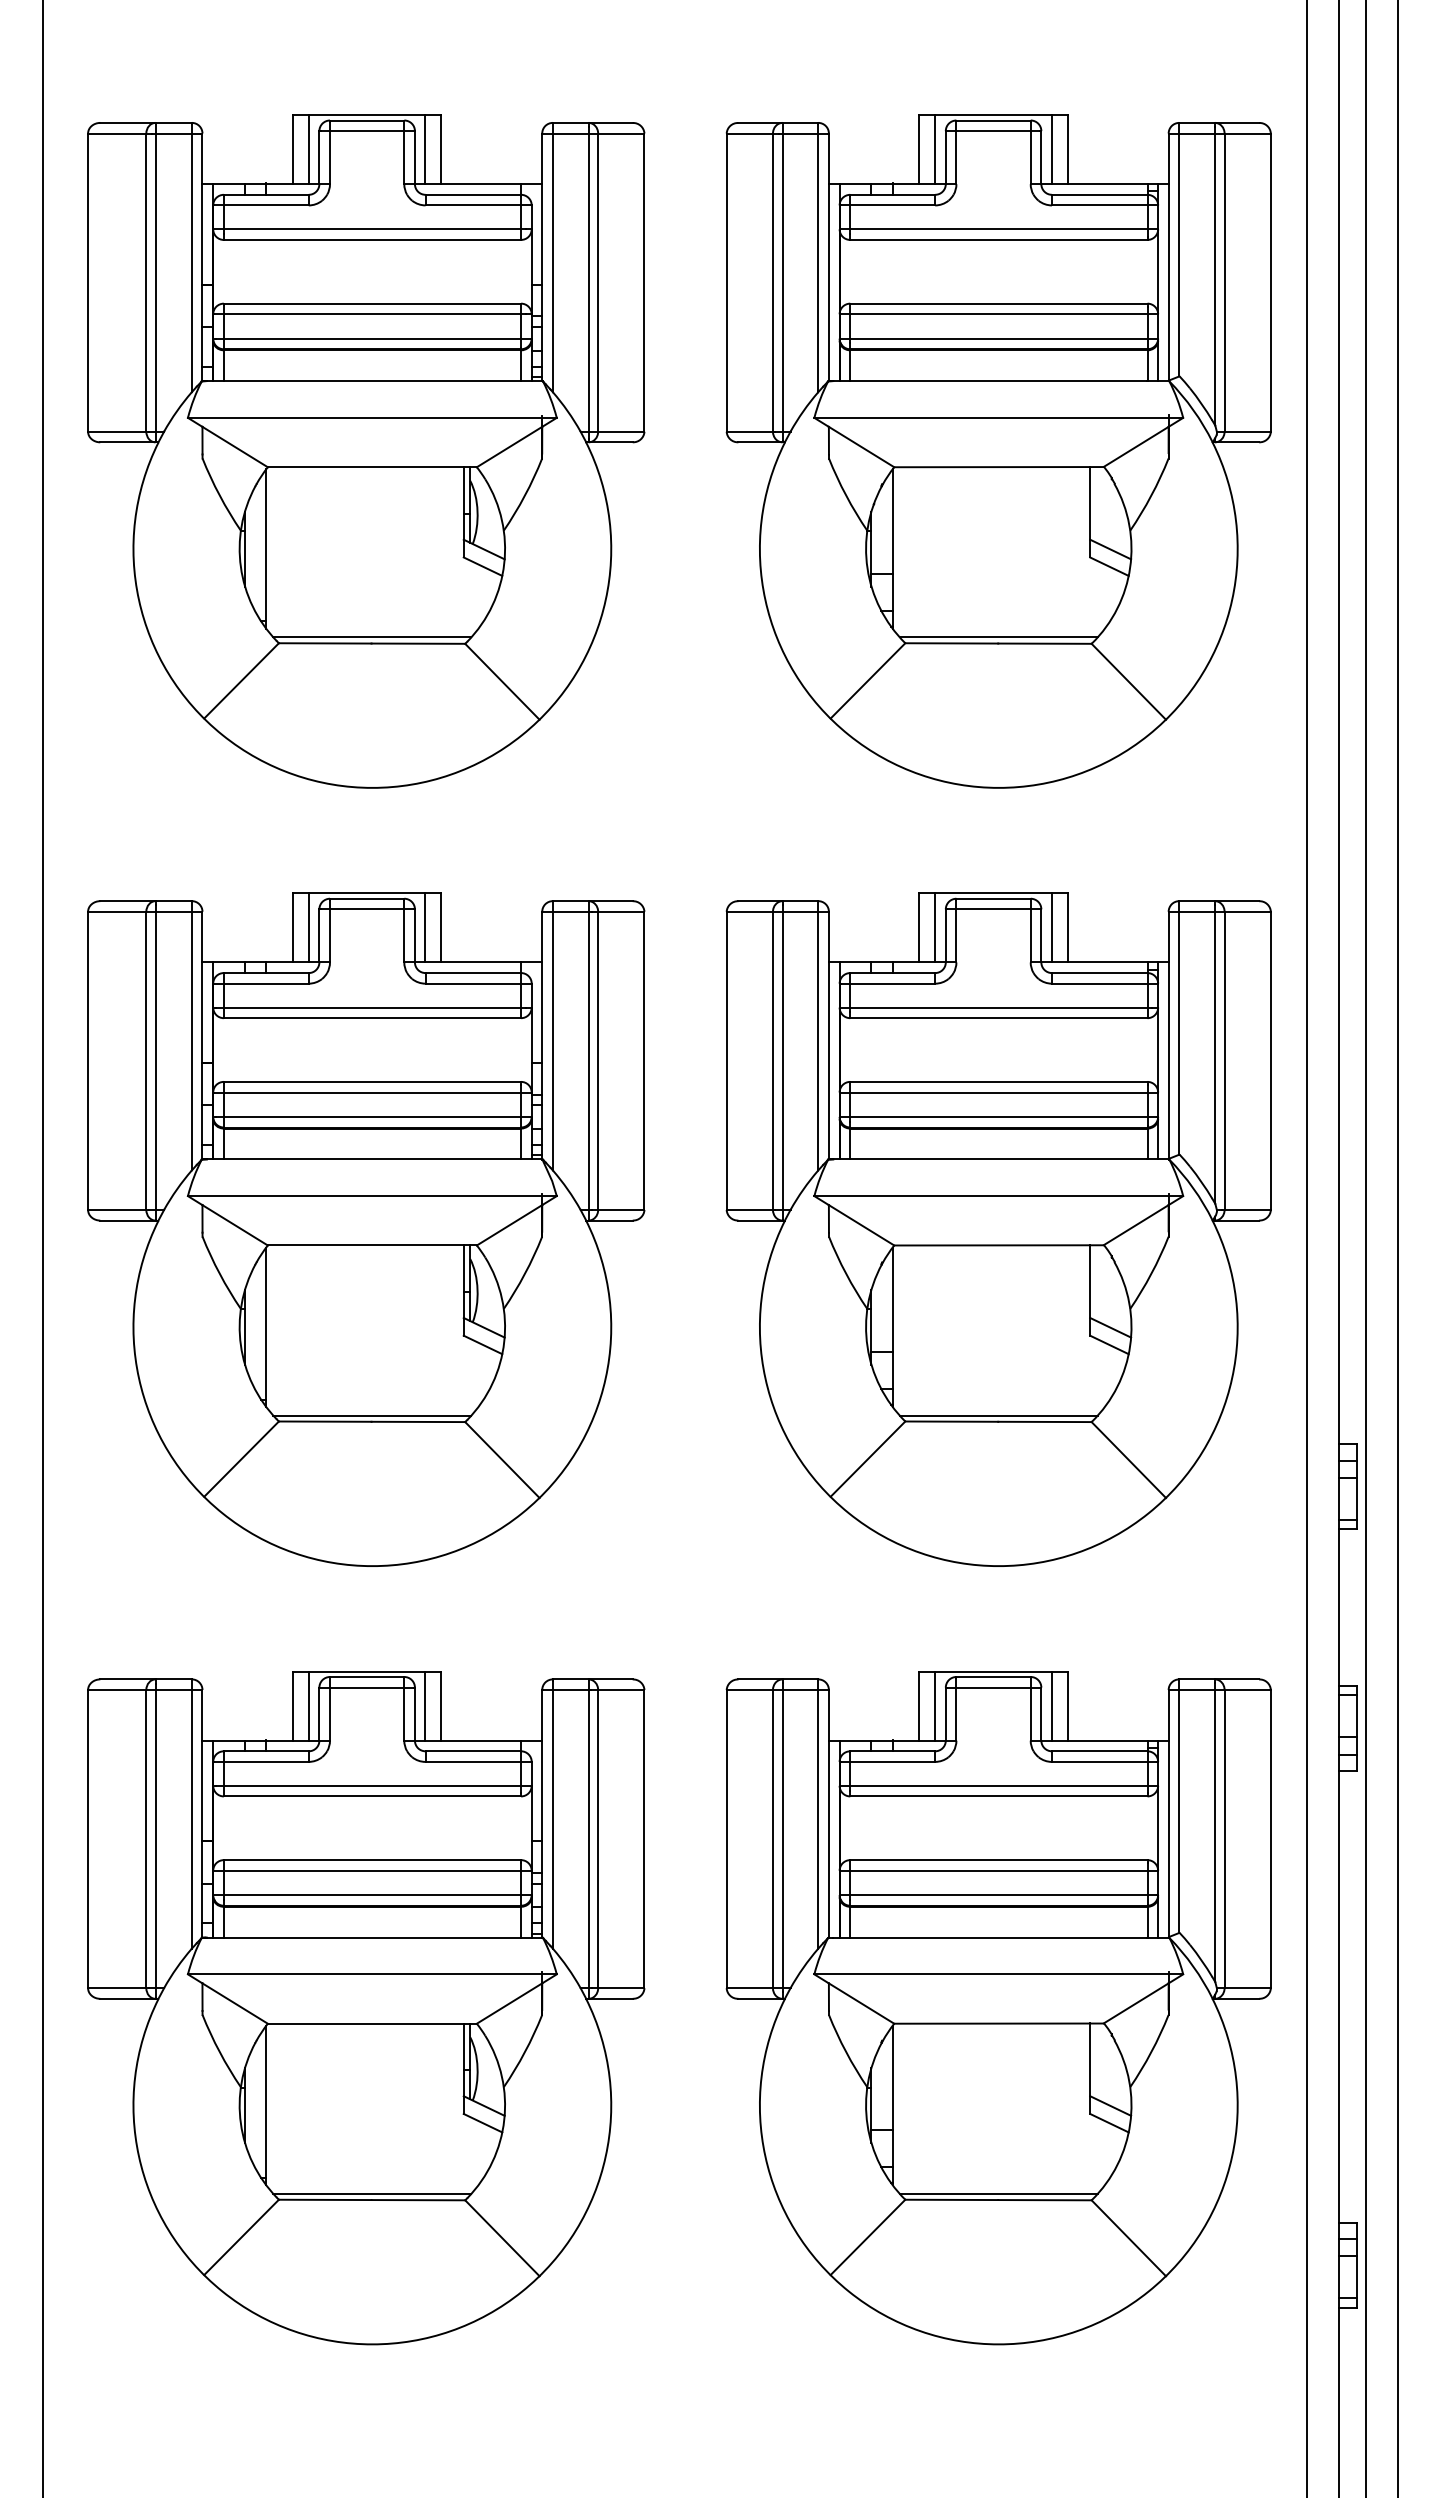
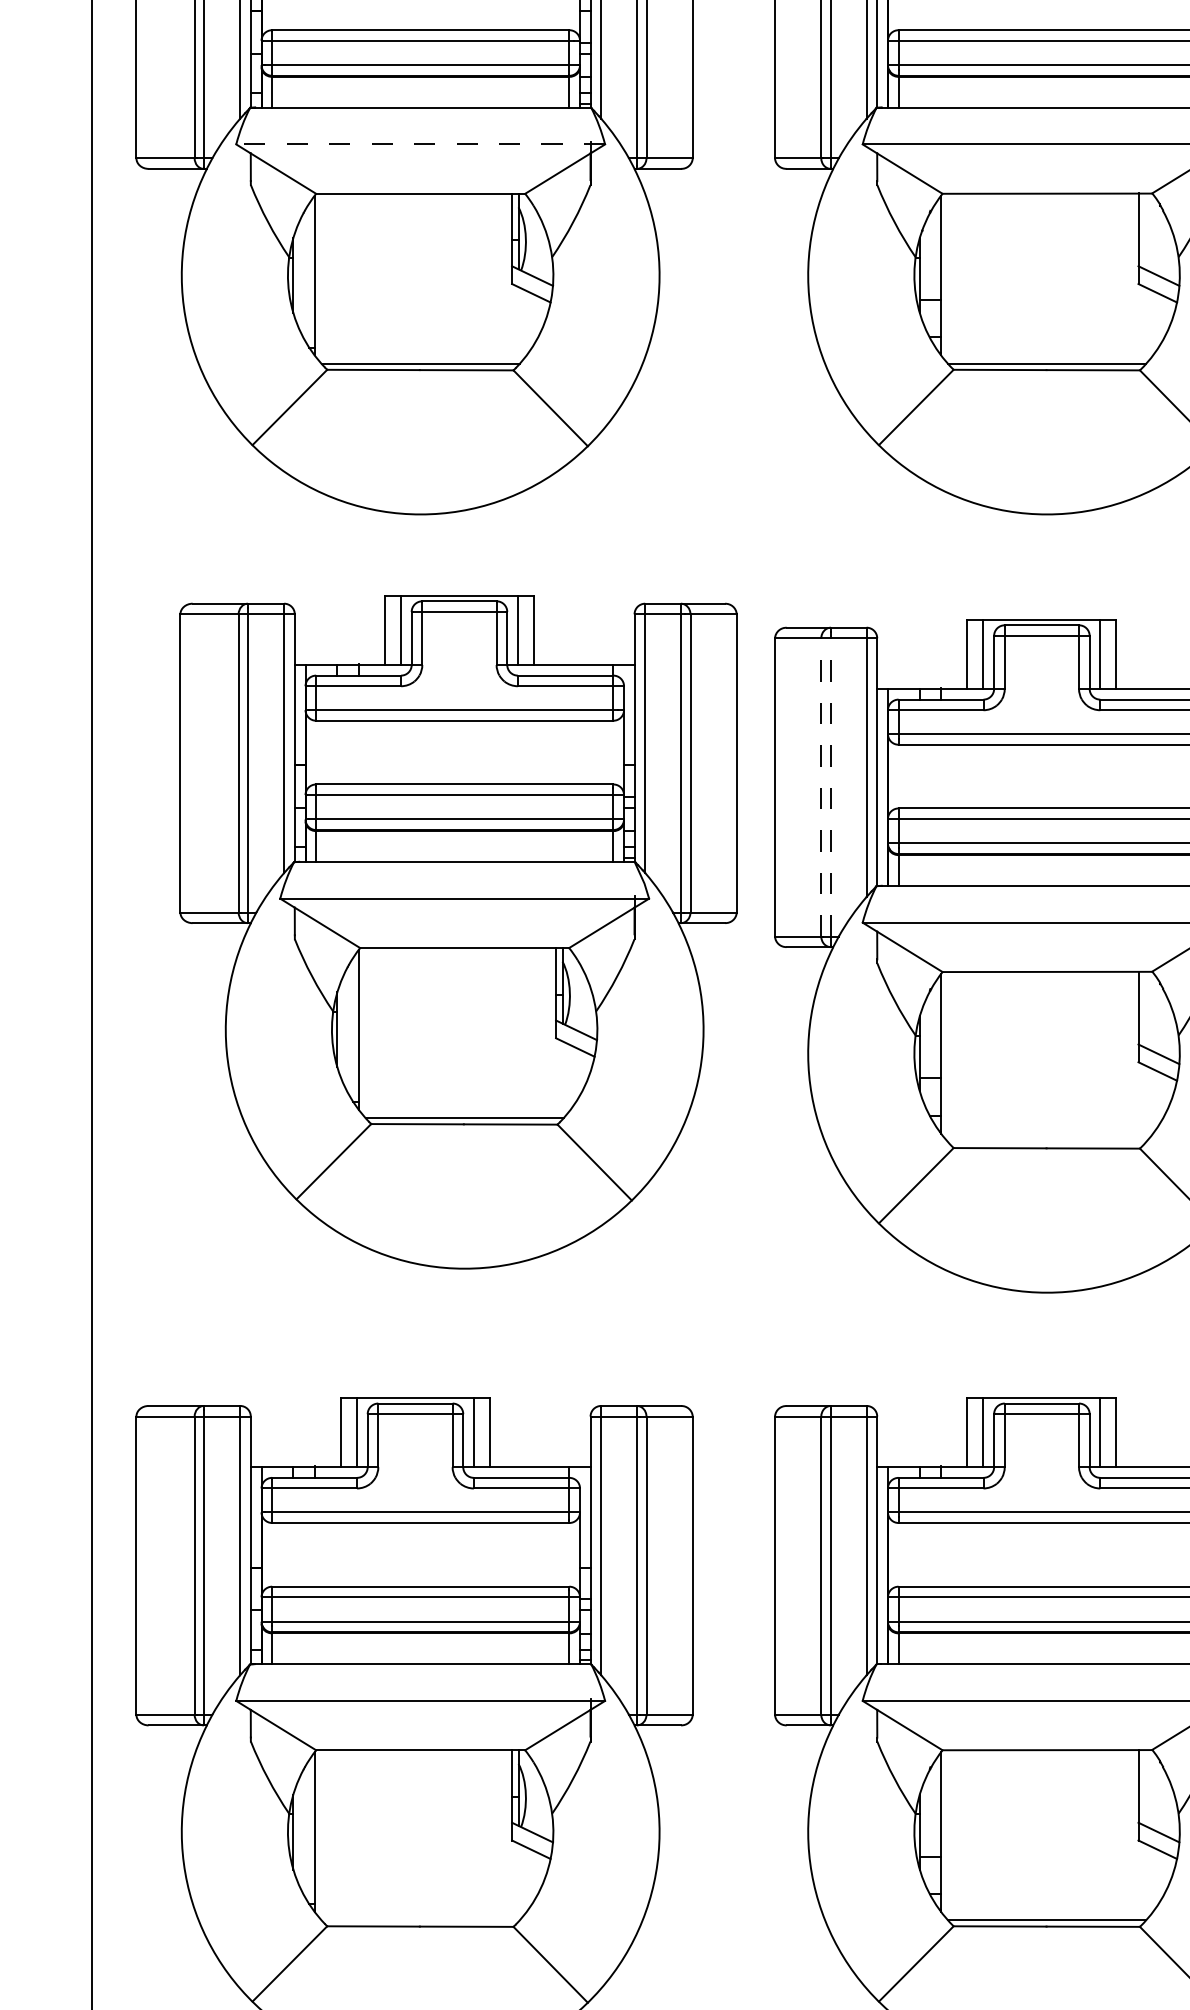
line: (372, 417) -> (420, 144), solid -> dashed
line: (772, 1060) -> (820, 787), solid -> dashed
line: (782, 1060) -> (830, 787), solid -> dashed
part: (366, 1229) -> (458, 932), moved
line: (998, 1415) -> (1046, 1142), removed
line: (372, 2193) -> (420, 1920), removed

